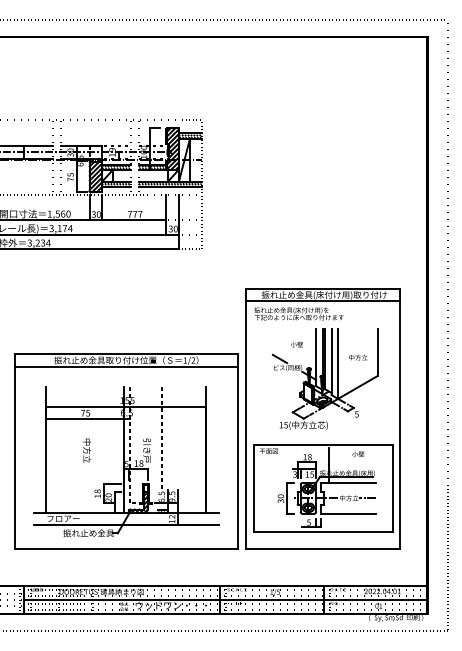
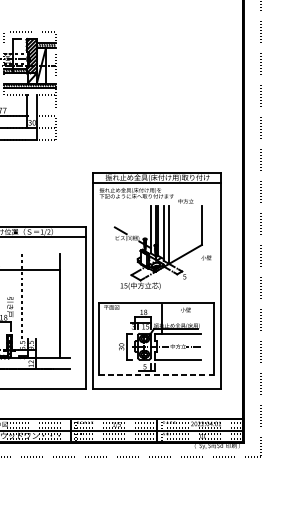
text: (296, 344) -> (206, 257), moved
text: (358, 357) -> (186, 201), moved
line: (322, 532) -> (156, 374), solid -> dashed

